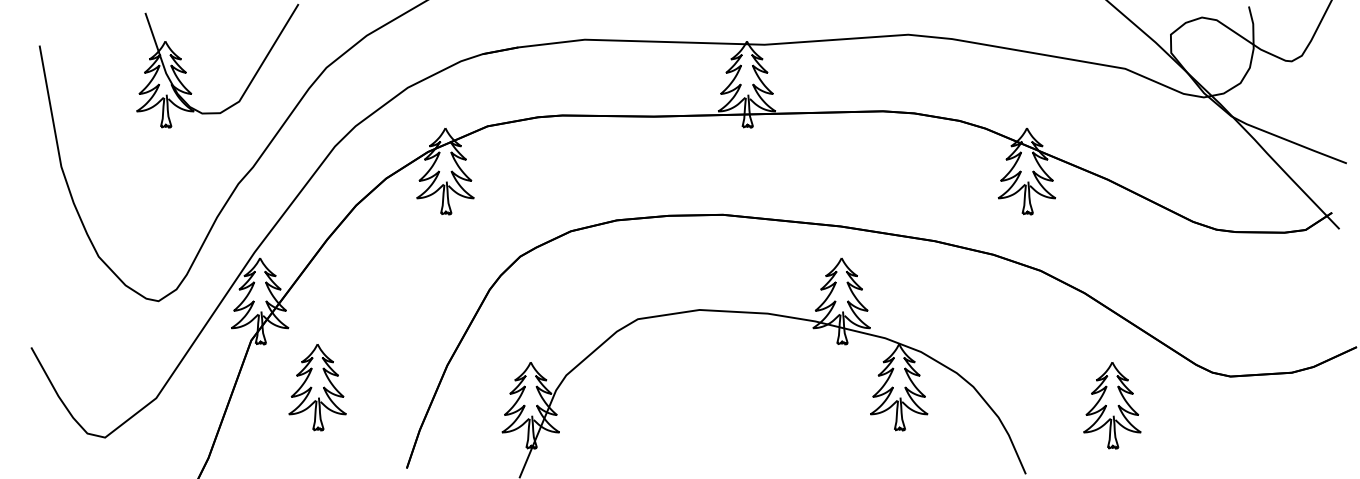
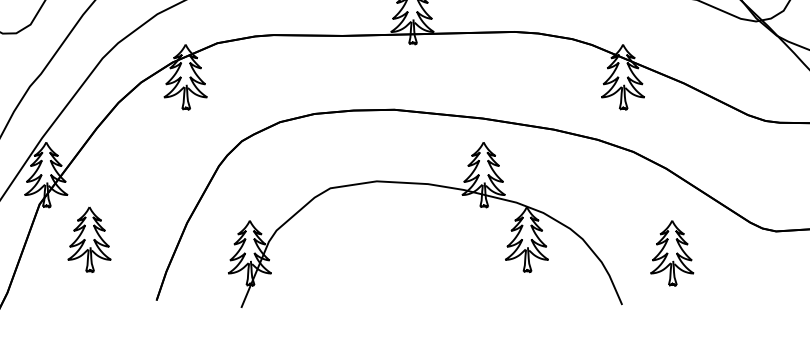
part: (1112, 405) -> (672, 253), moved

